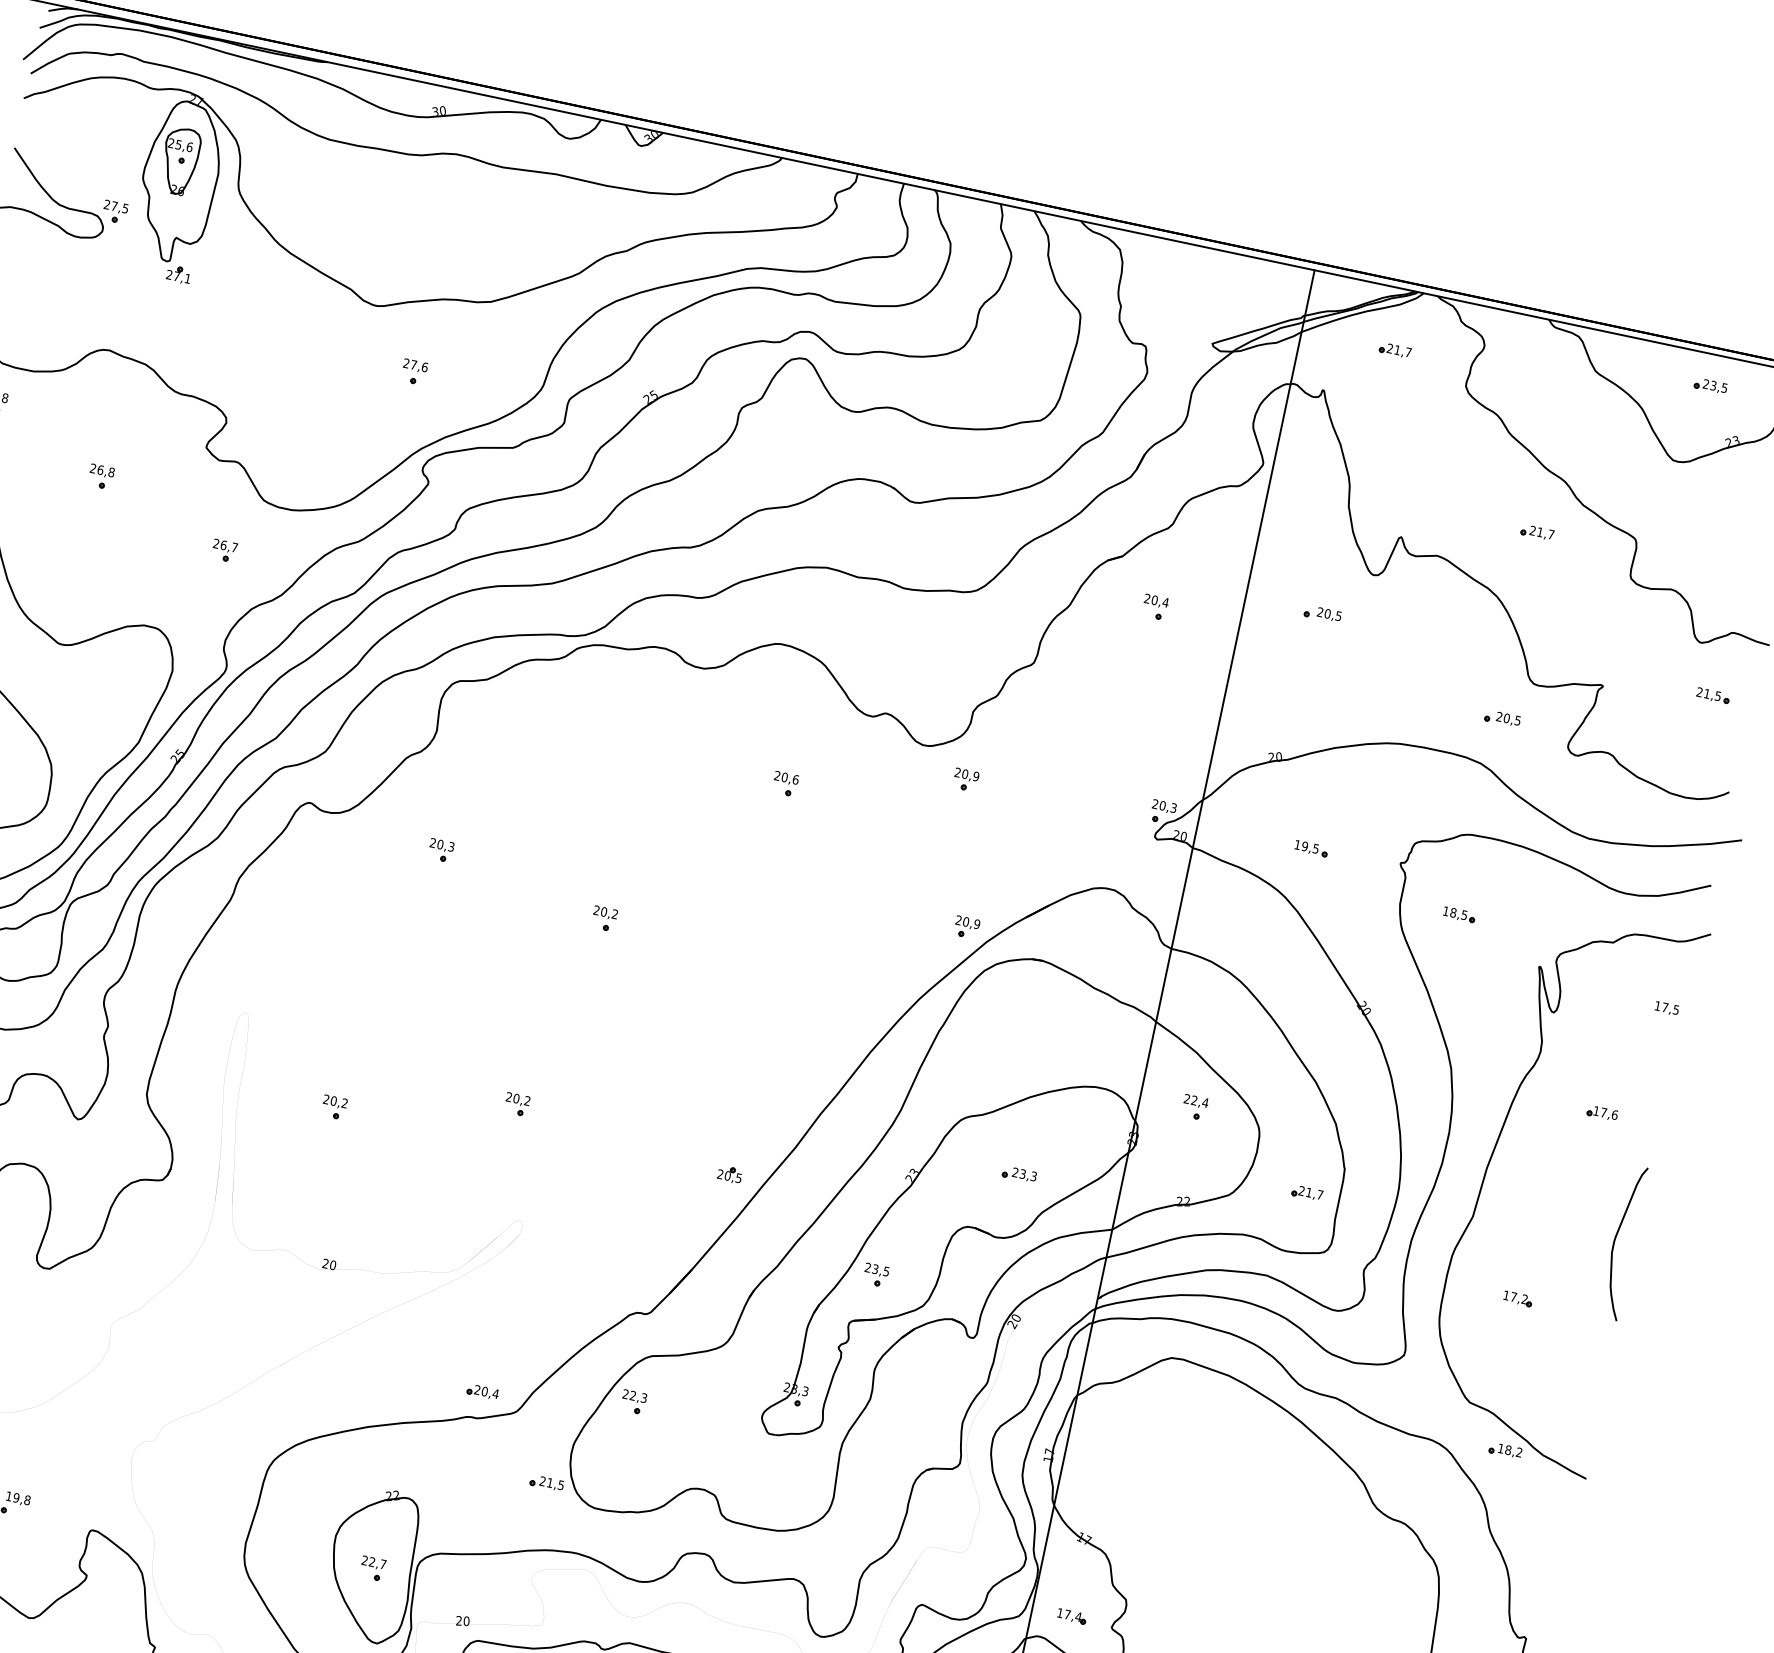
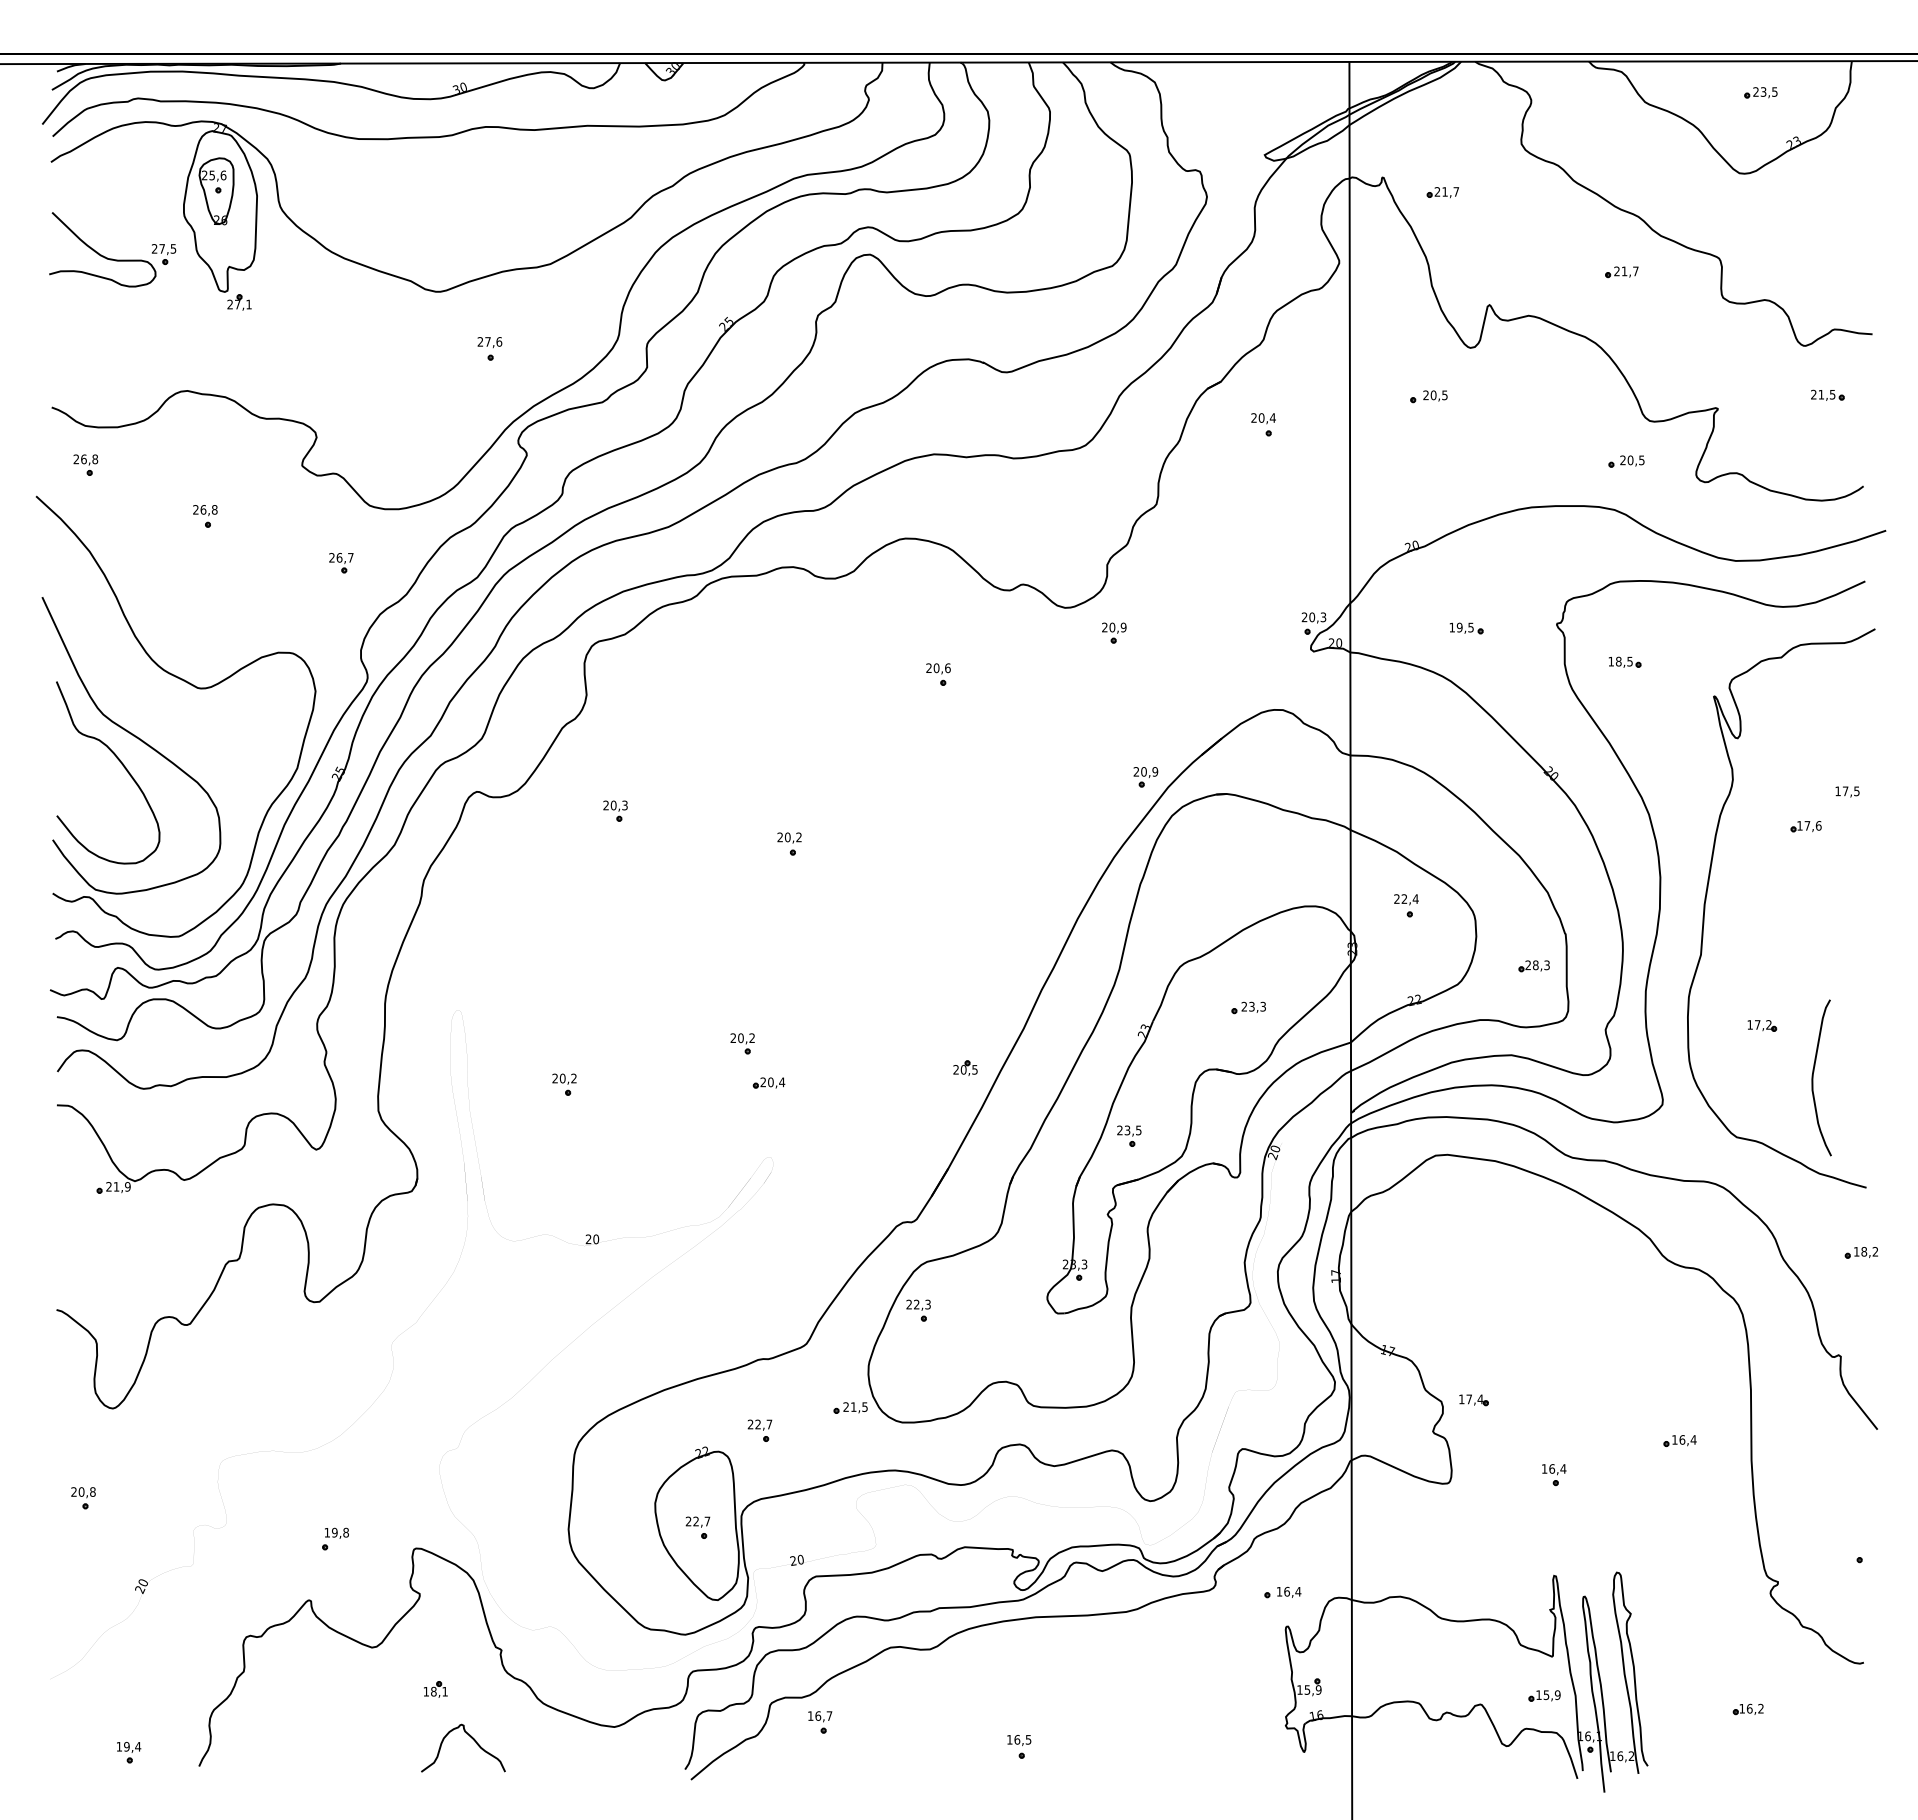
part: (1394, 350) -> (1442, 192), moved
text: (1666, 1008) -> (1847, 791), moved
text: (1314, 1193) -> (1541, 965), 21,7 -> 28,3
curve: (1615, 1240) -> (1813, 1077), moved
part: (482, 1391) -> (768, 1082), moved
part: (1504, 1450) -> (1860, 1252), moved
part: (453, 1486) -> (759, 1430), added
part: (1071, 1616) -> (1473, 1400), moved

